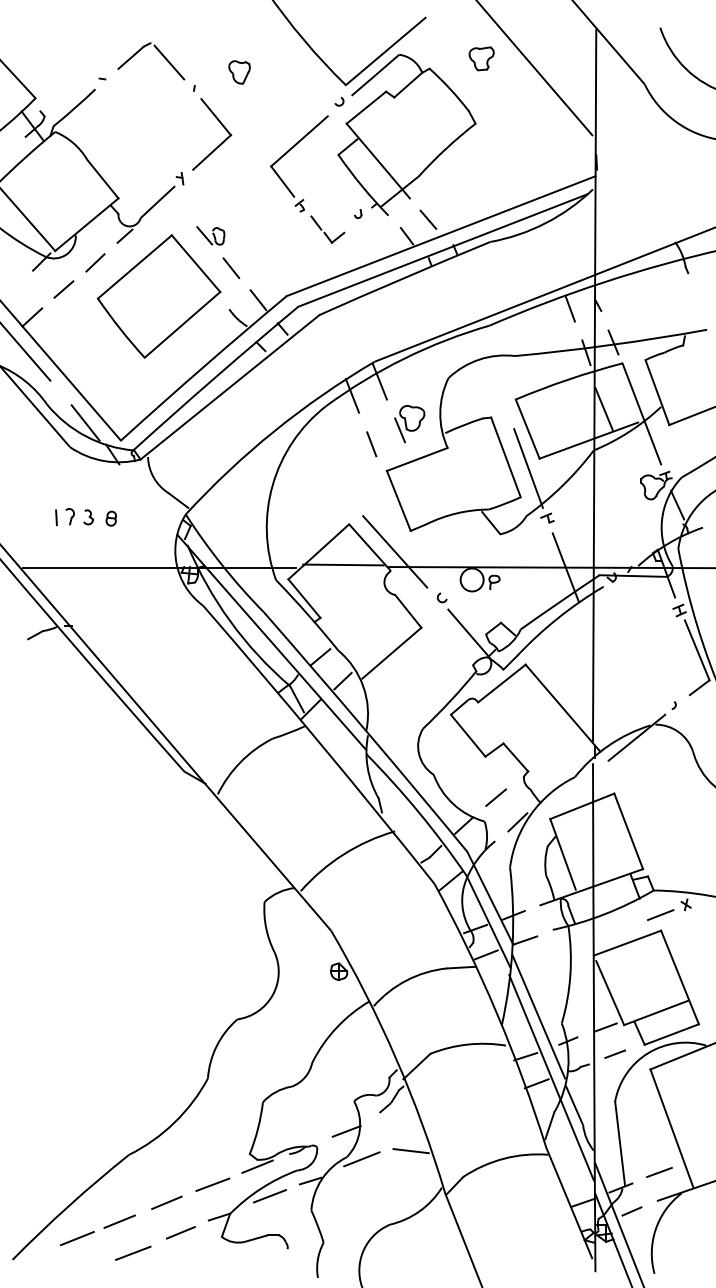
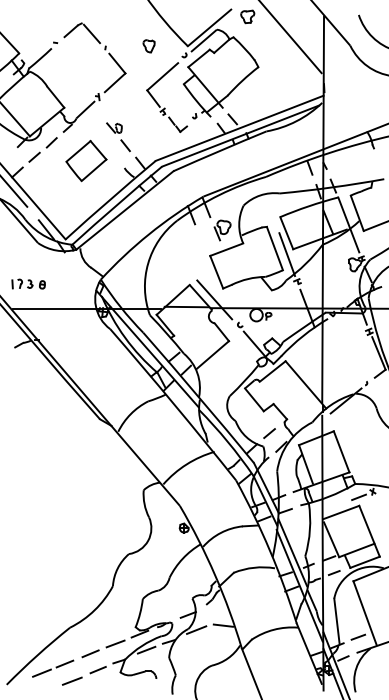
part: (481, 58) -> (247, 16), moved
part: (238, 72) -> (148, 46), moved
part: (159, 295) -> (86, 160), size x0.6
line: (370, 444) -> (201, 241), removed
part: (85, 516) -> (28, 283), moved

